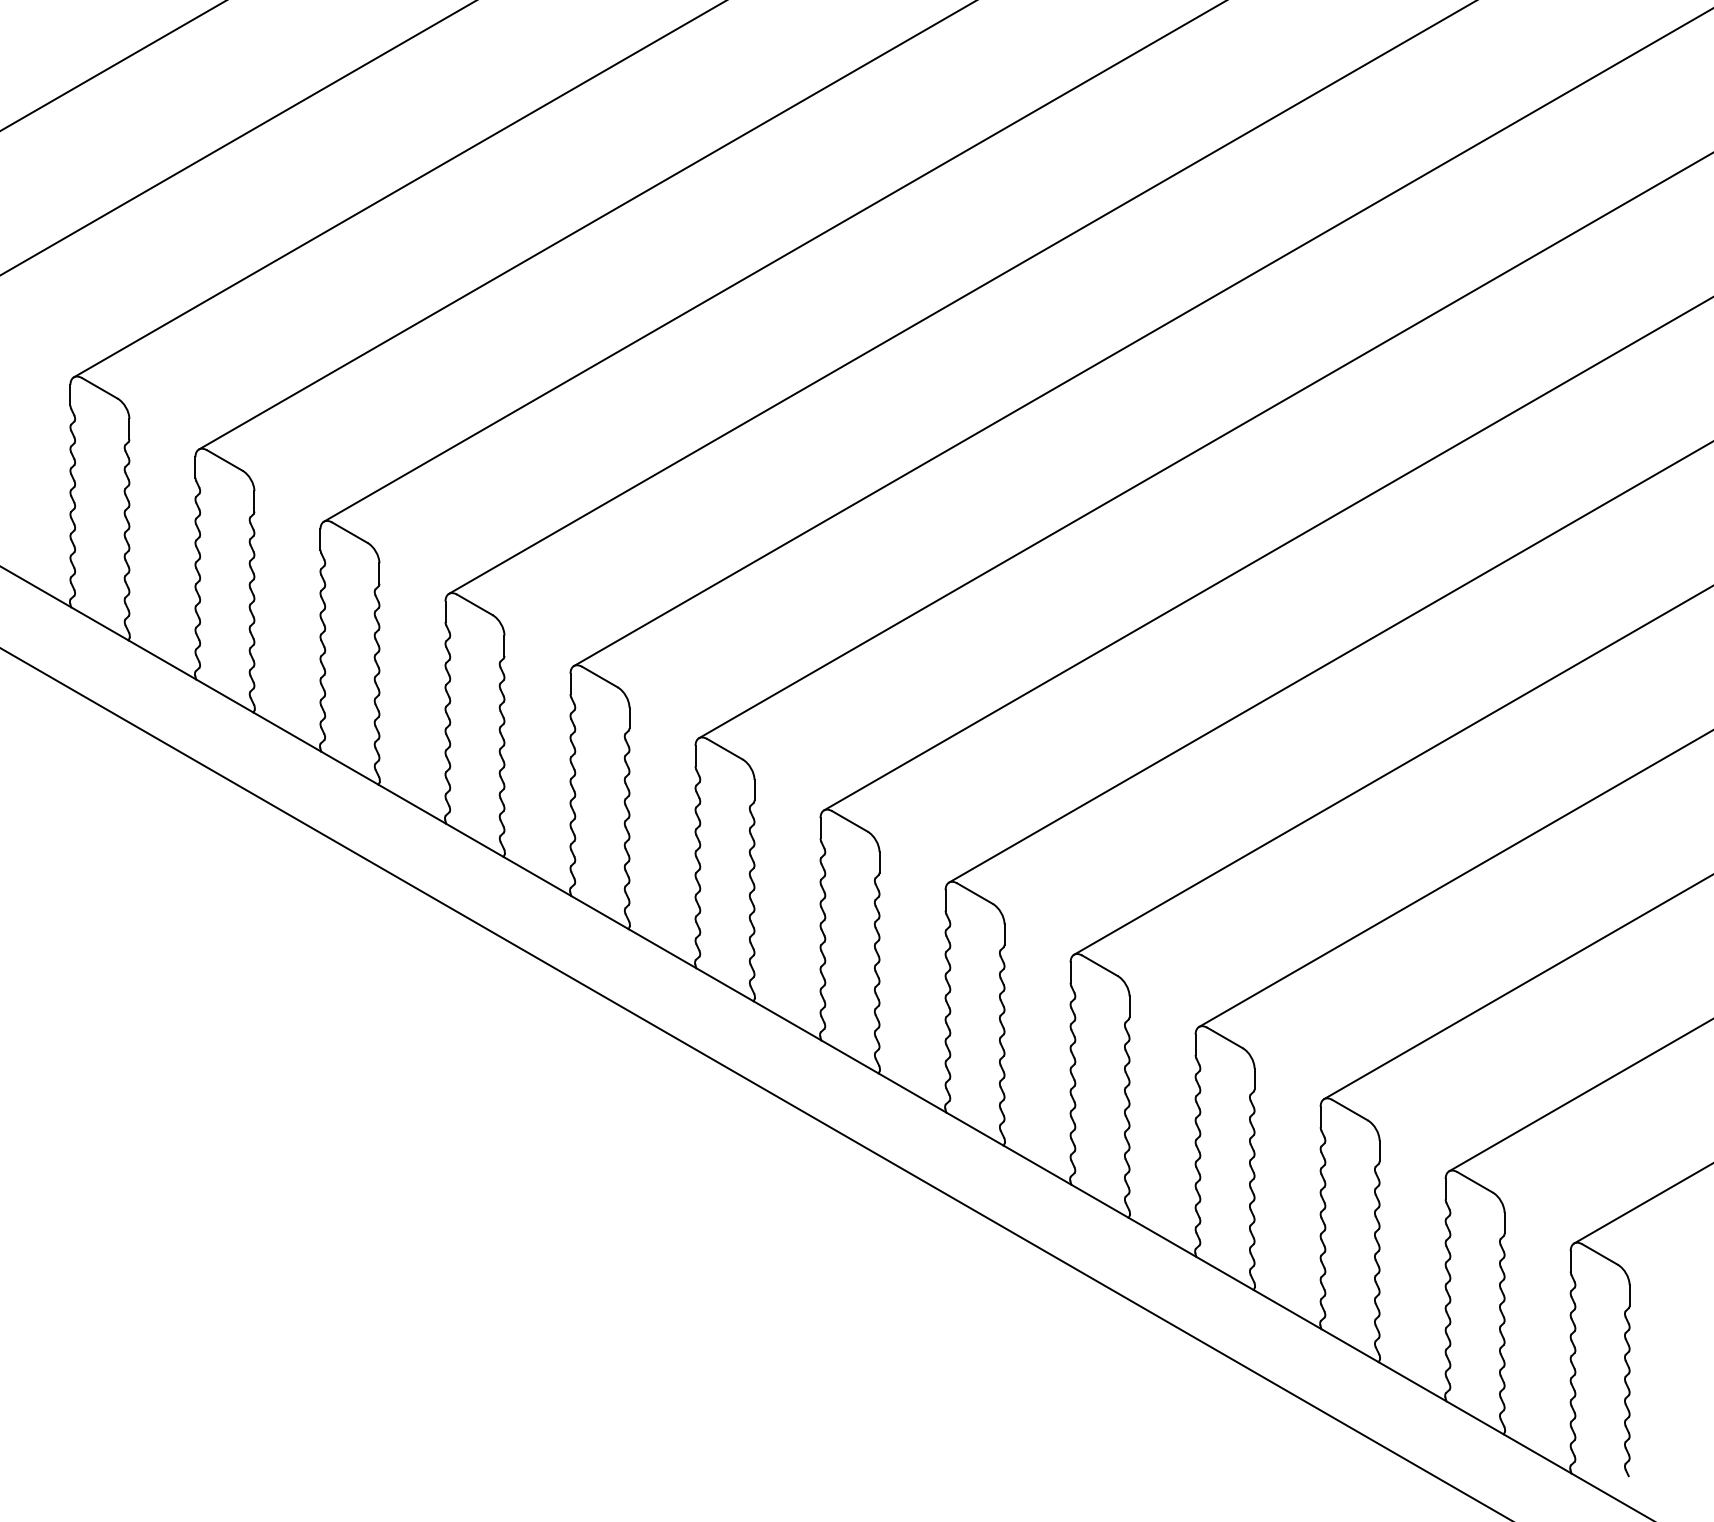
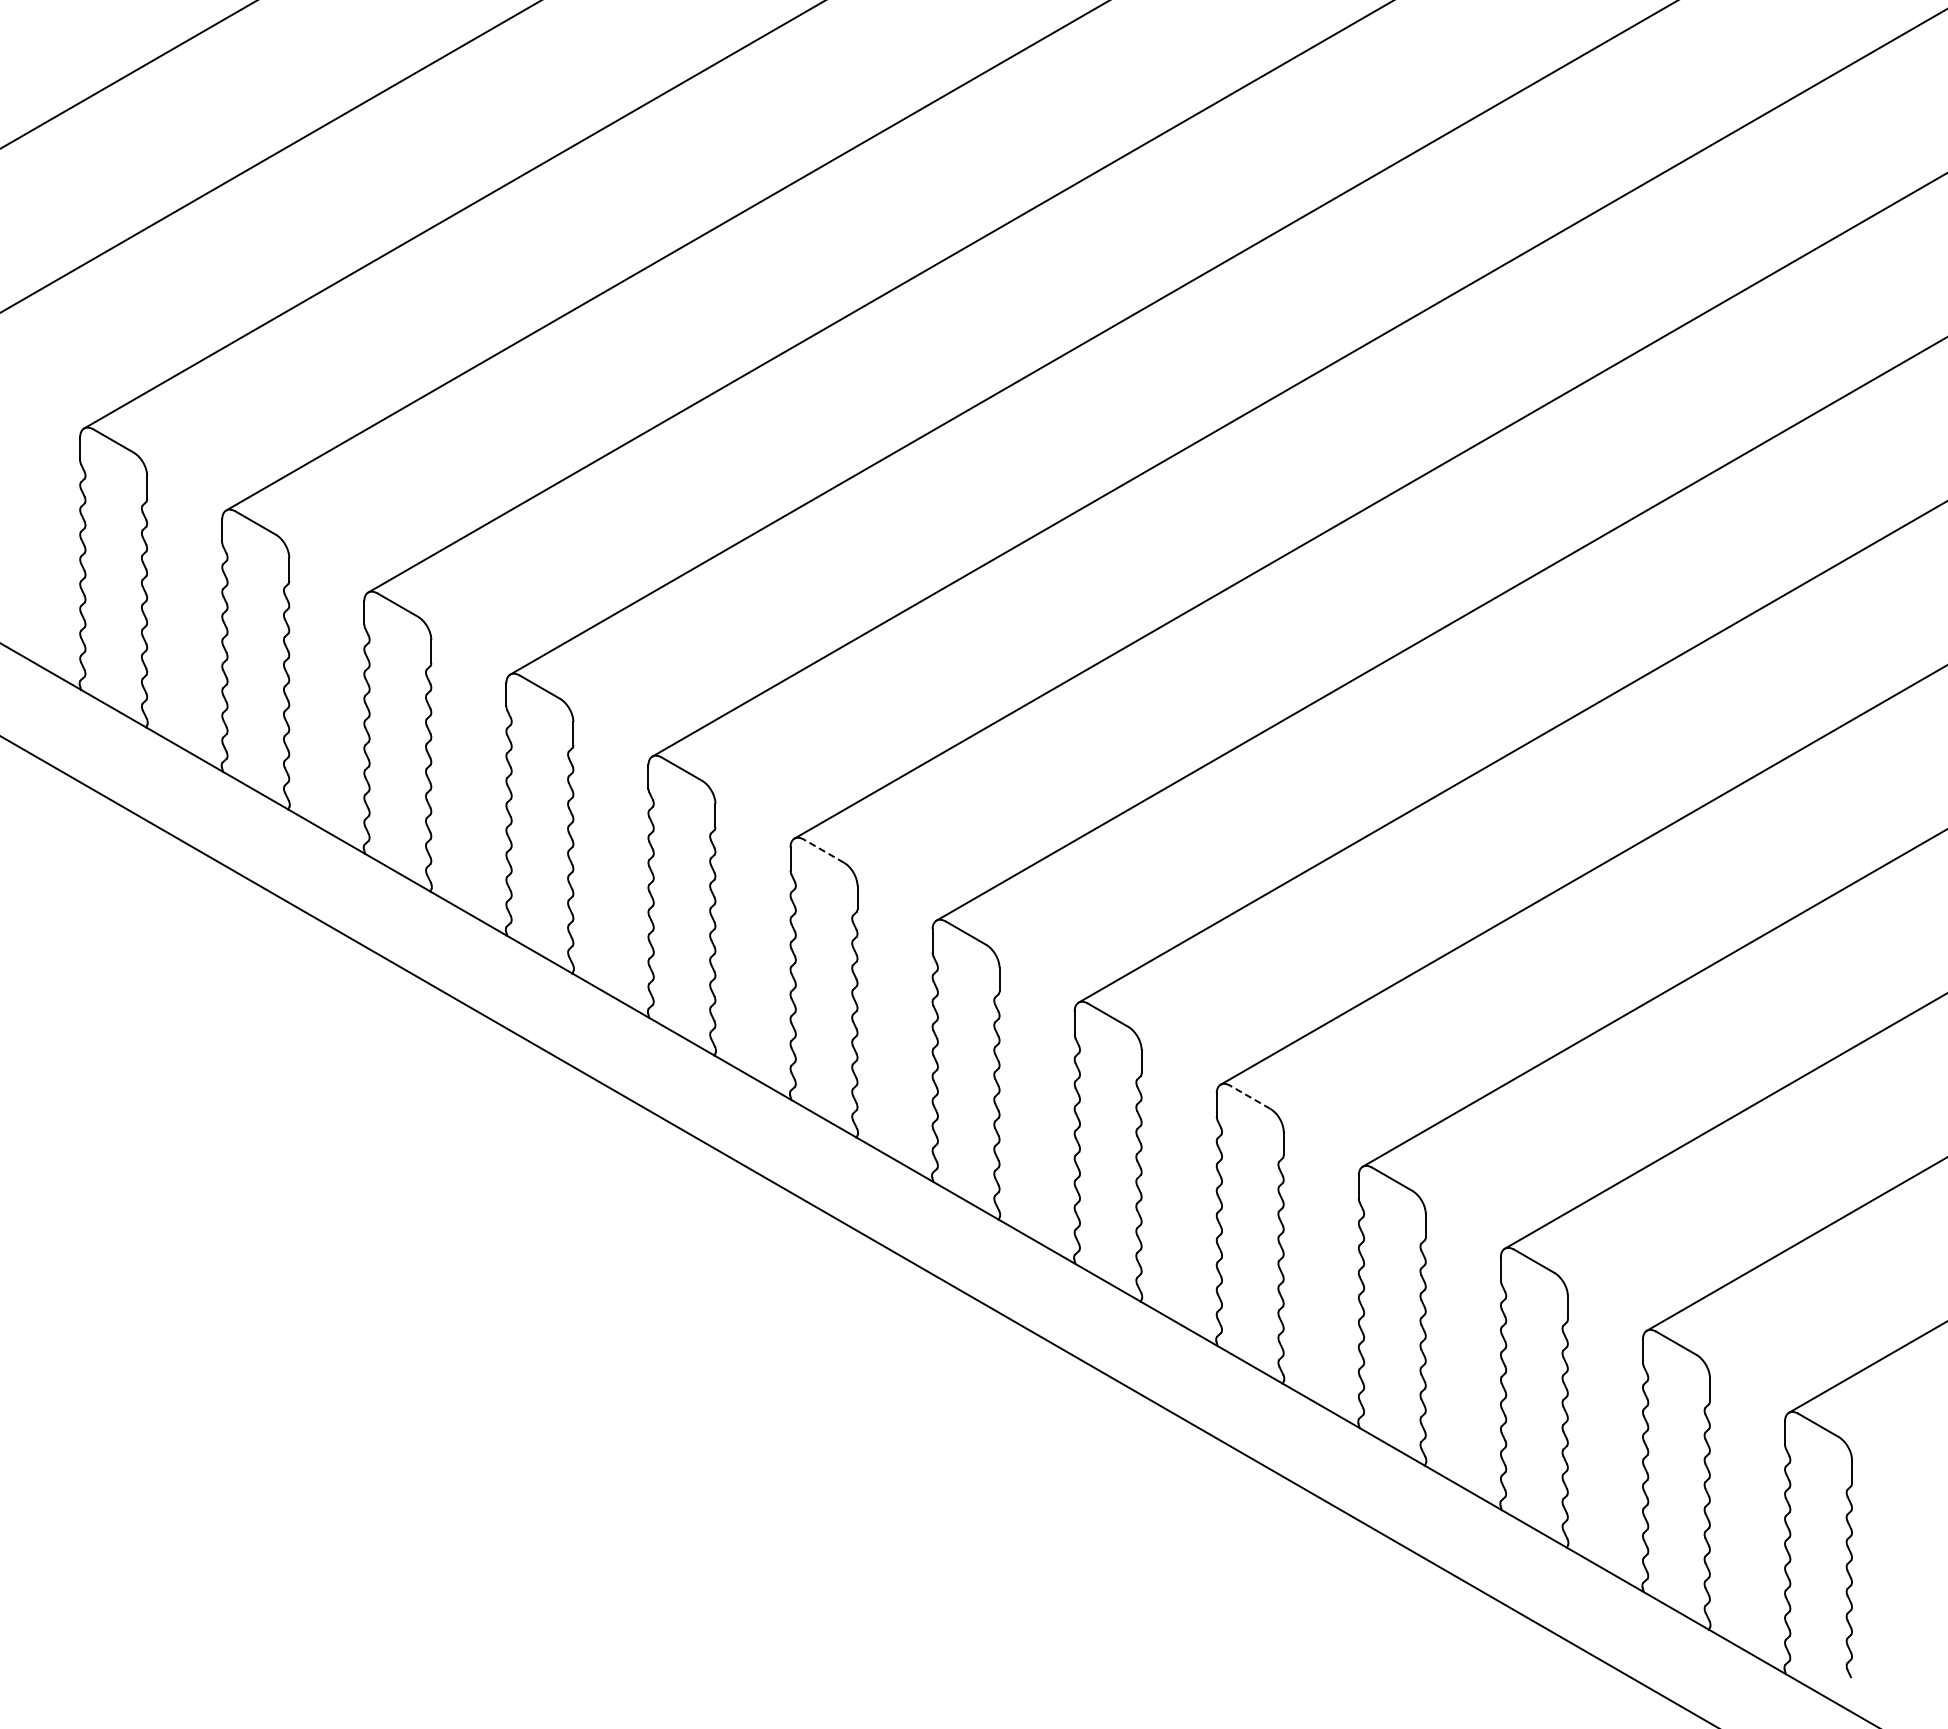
line: (724, 748) -> (823, 850), solid -> dashed
line: (1099, 966) -> (1249, 1097), solid -> dashed

